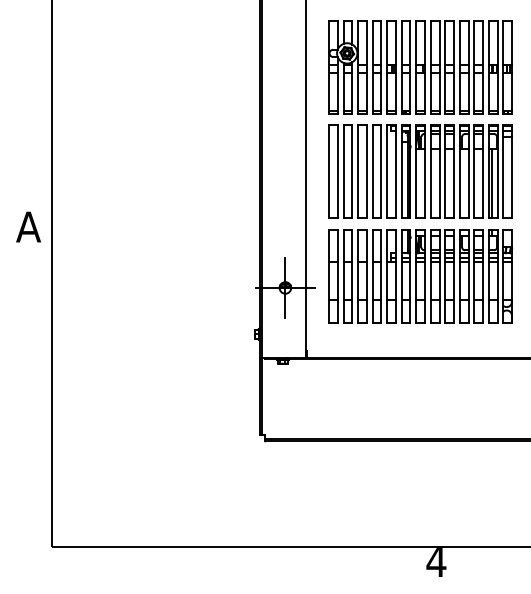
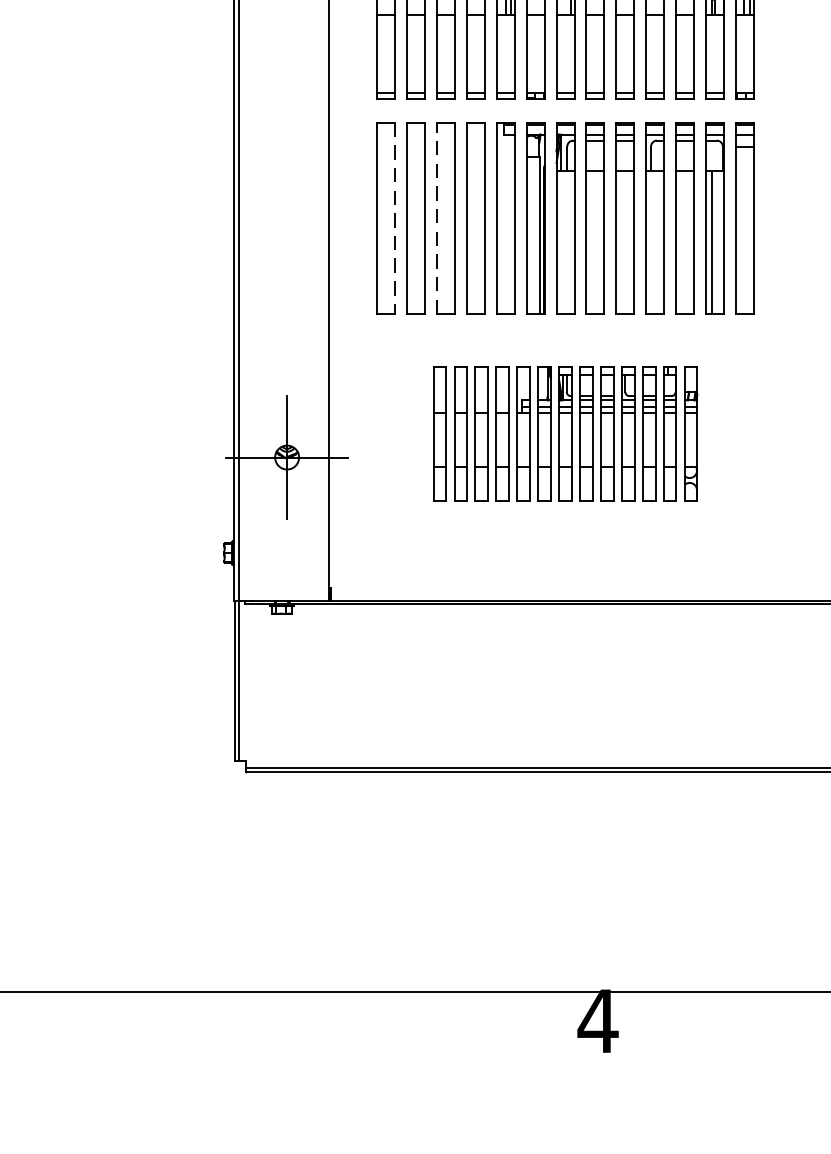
line: (358, 171) -> (437, 217), solid -> dashed
line: (337, 172) -> (394, 219), solid -> dashed
part: (420, 276) -> (565, 433), size x0.7

